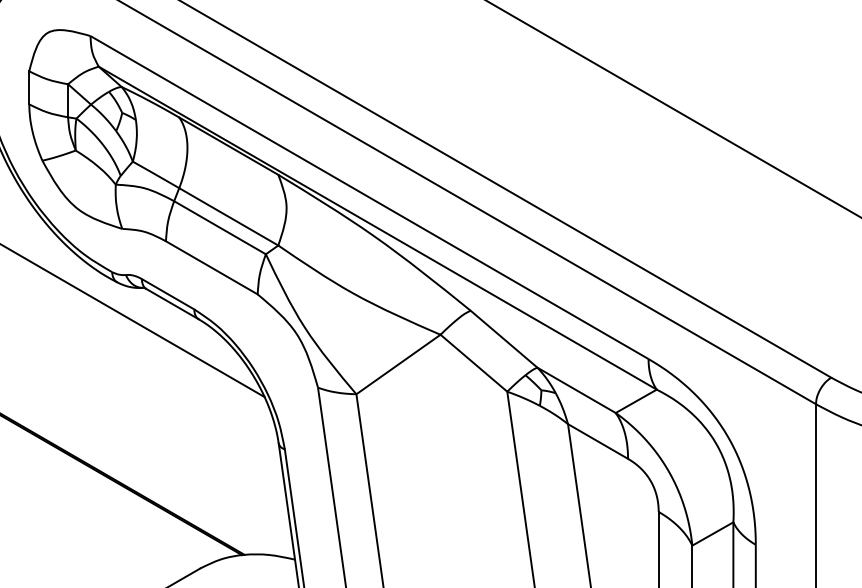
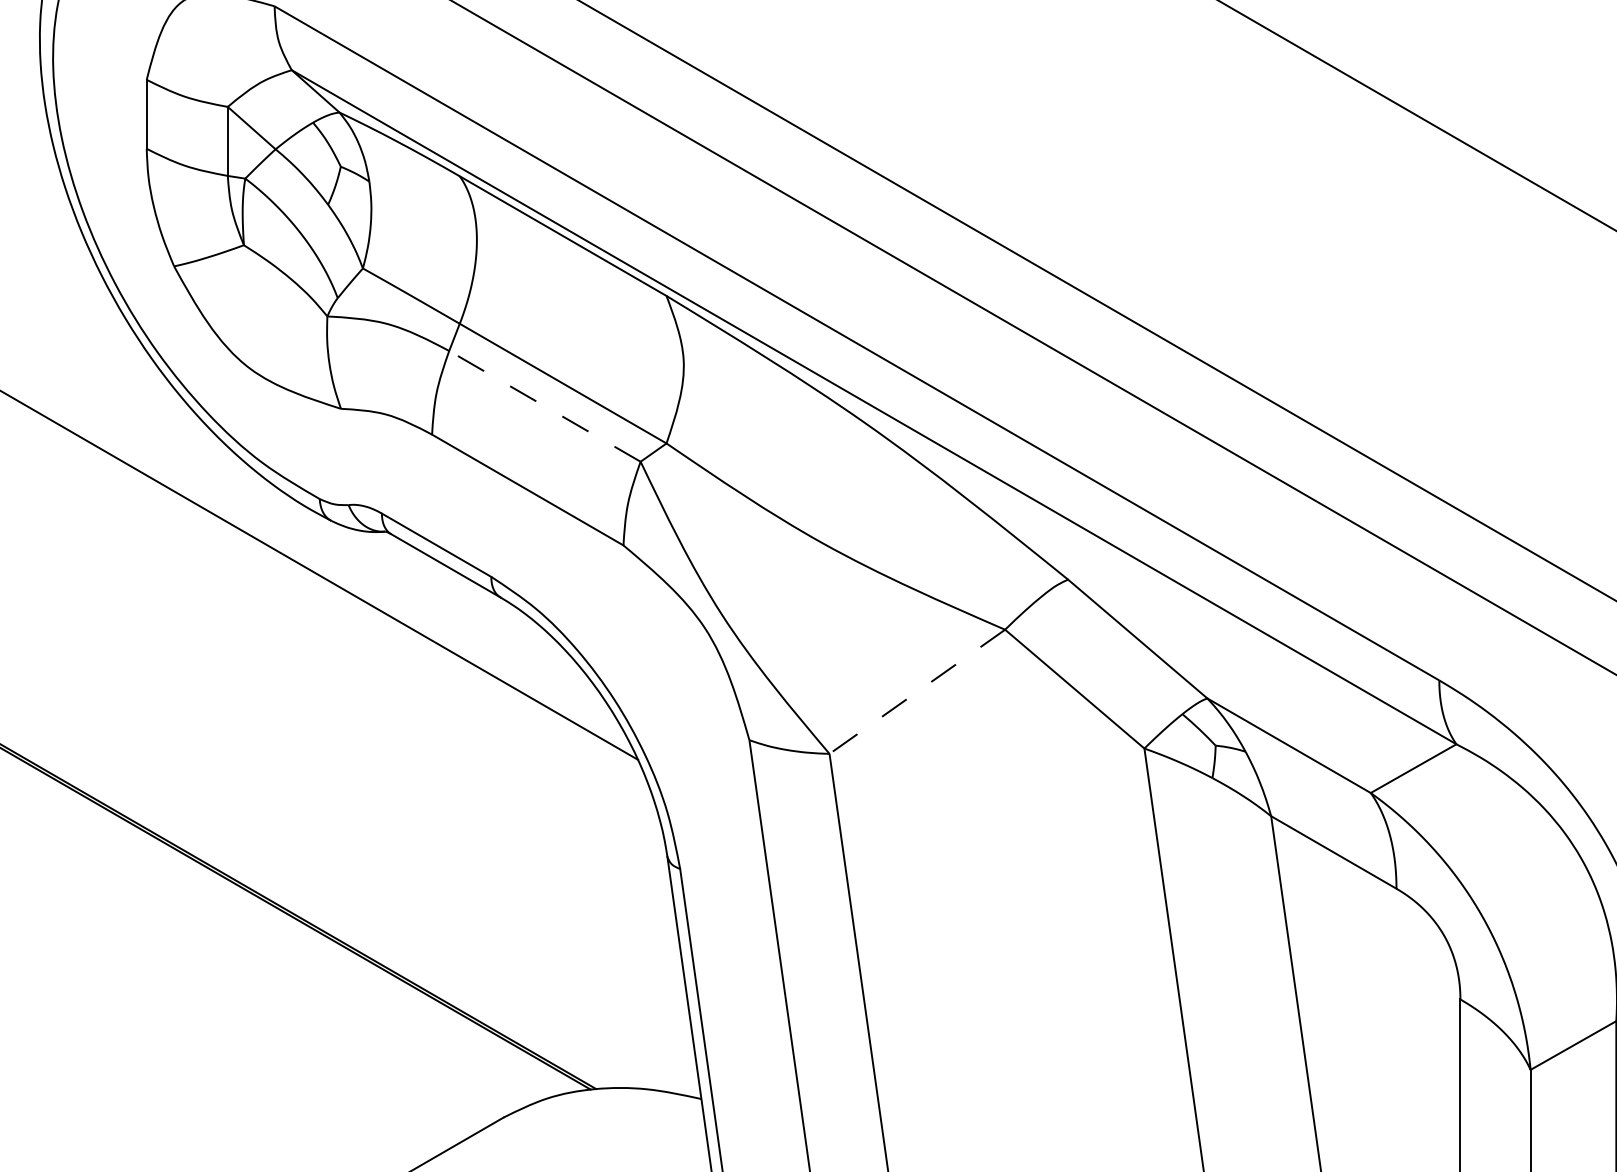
line: (220, 227) -> (545, 405), solid -> dashed
line: (398, 364) -> (917, 691), solid -> dashed

